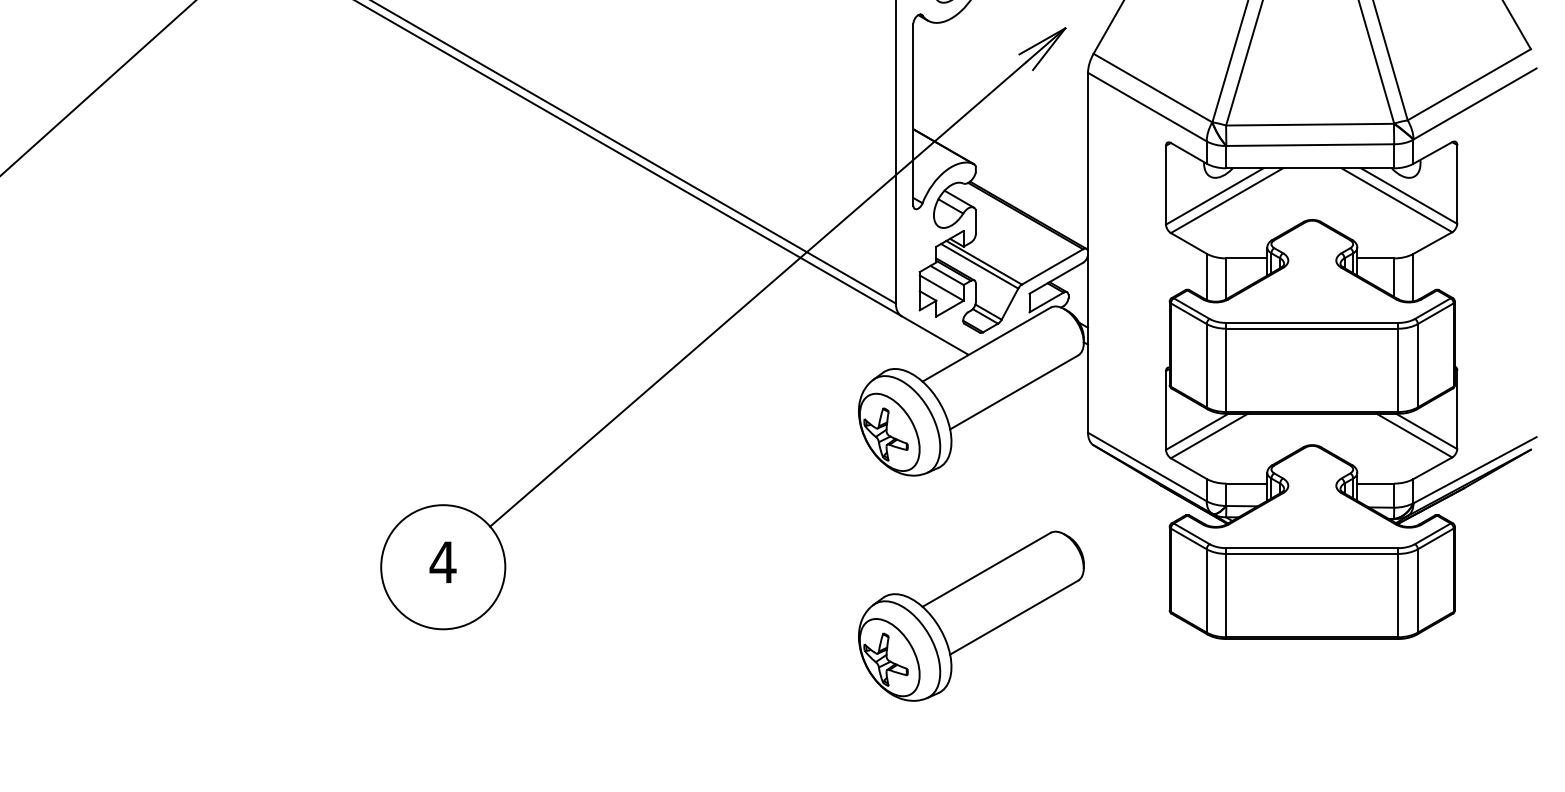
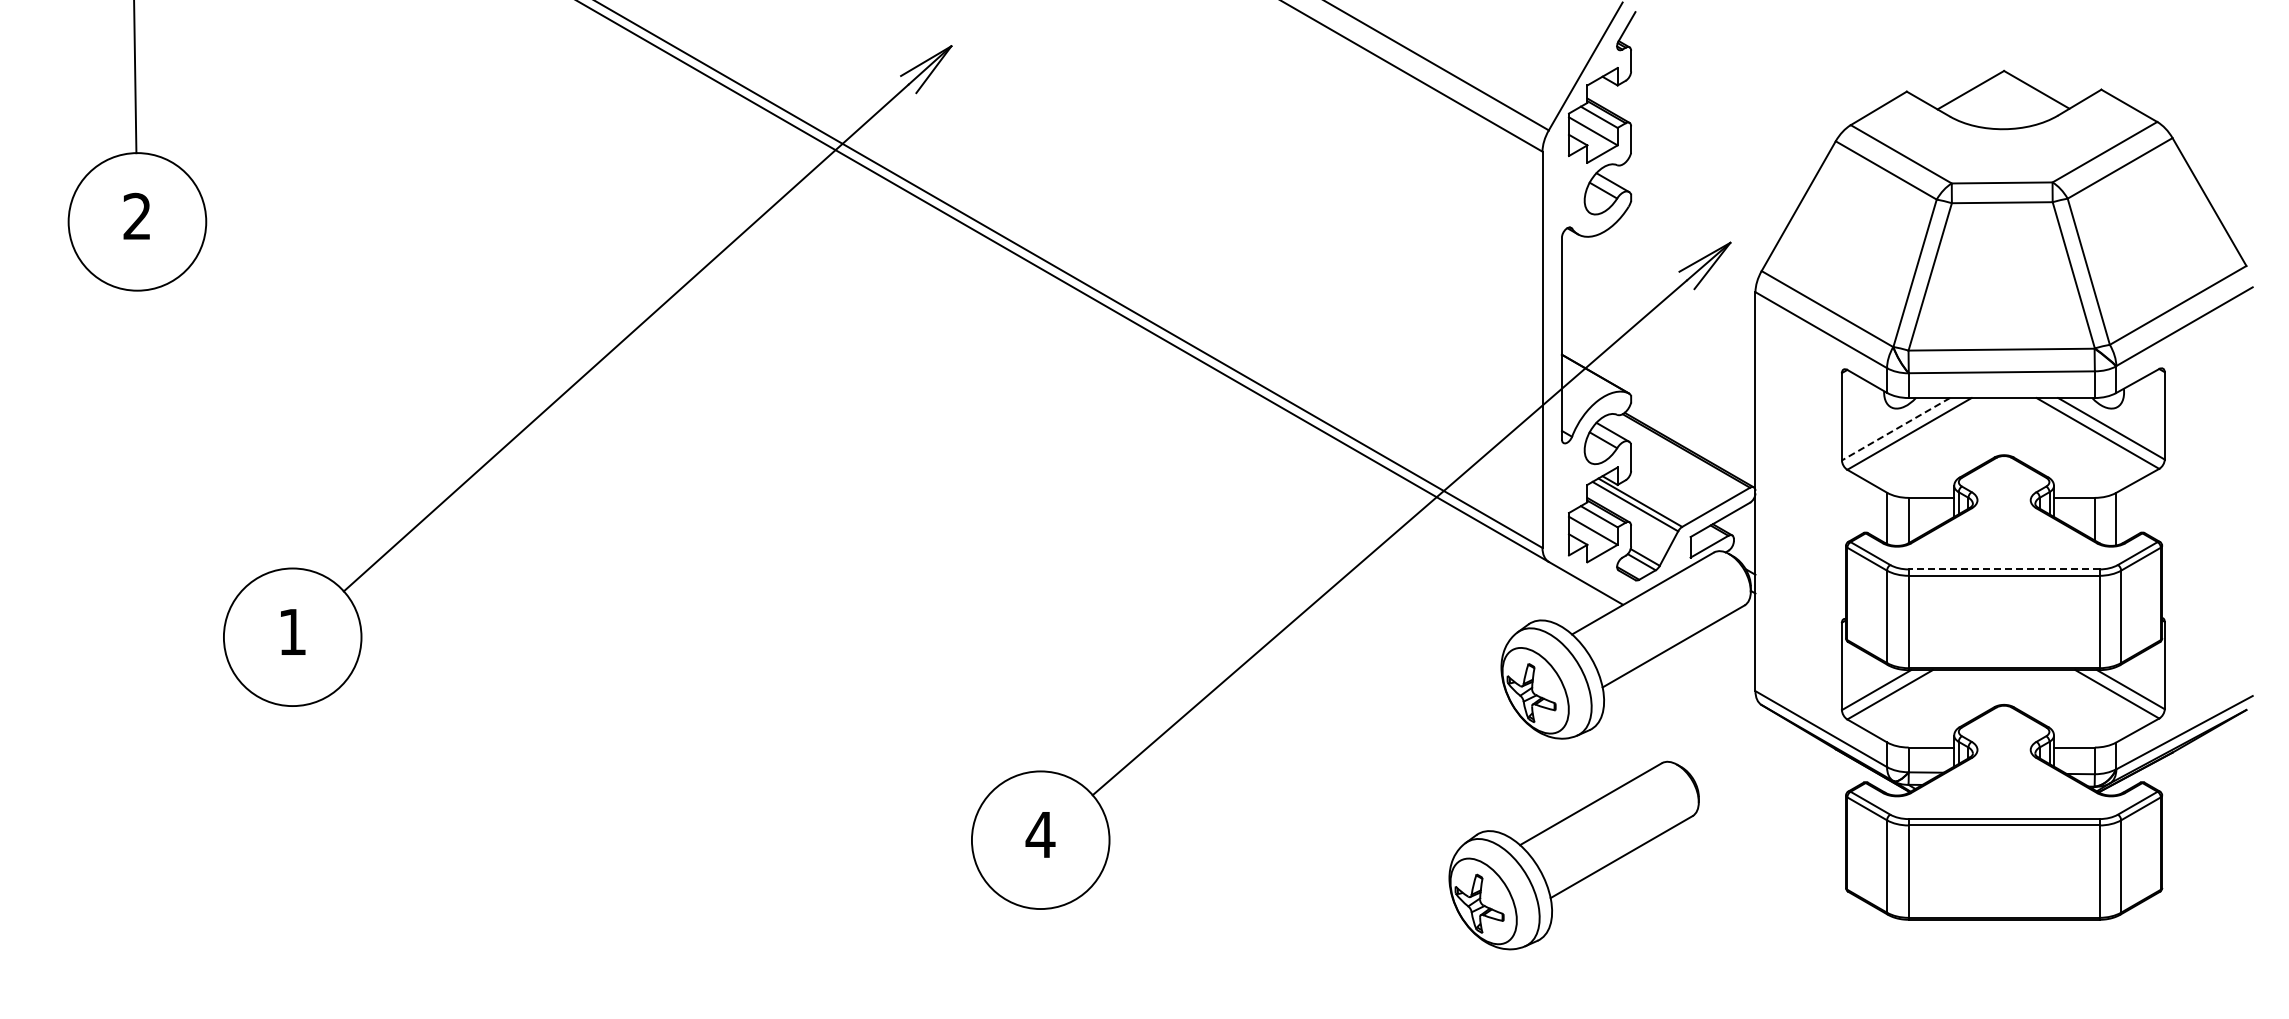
line: (1214, 196) -> (1895, 429), solid -> dashed
line: (1311, 323) -> (2003, 569), solid -> dashed
part: (970, 616) -> (1573, 855), moved

